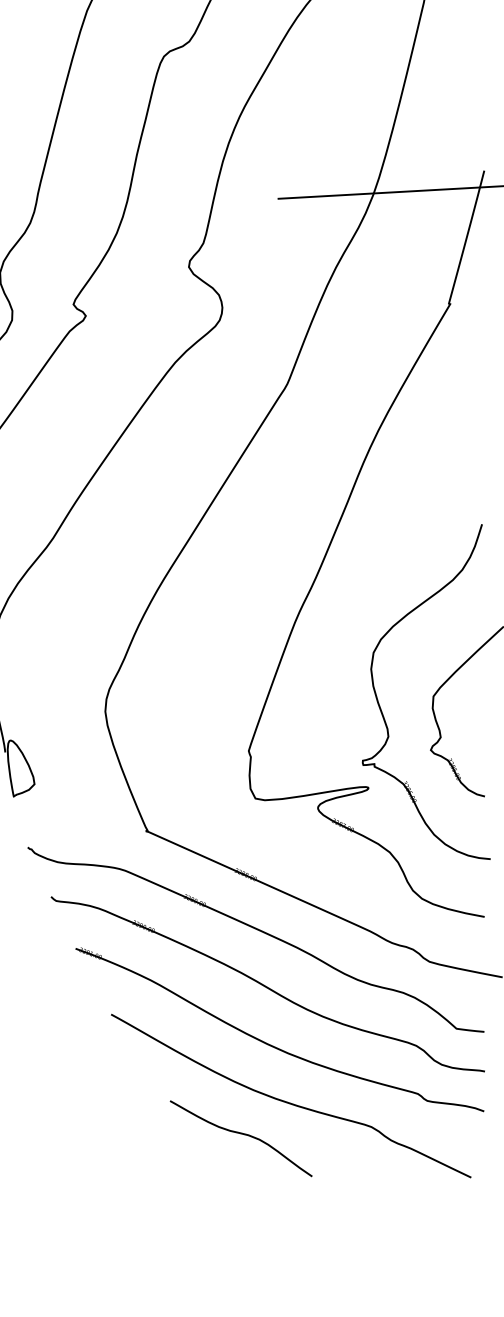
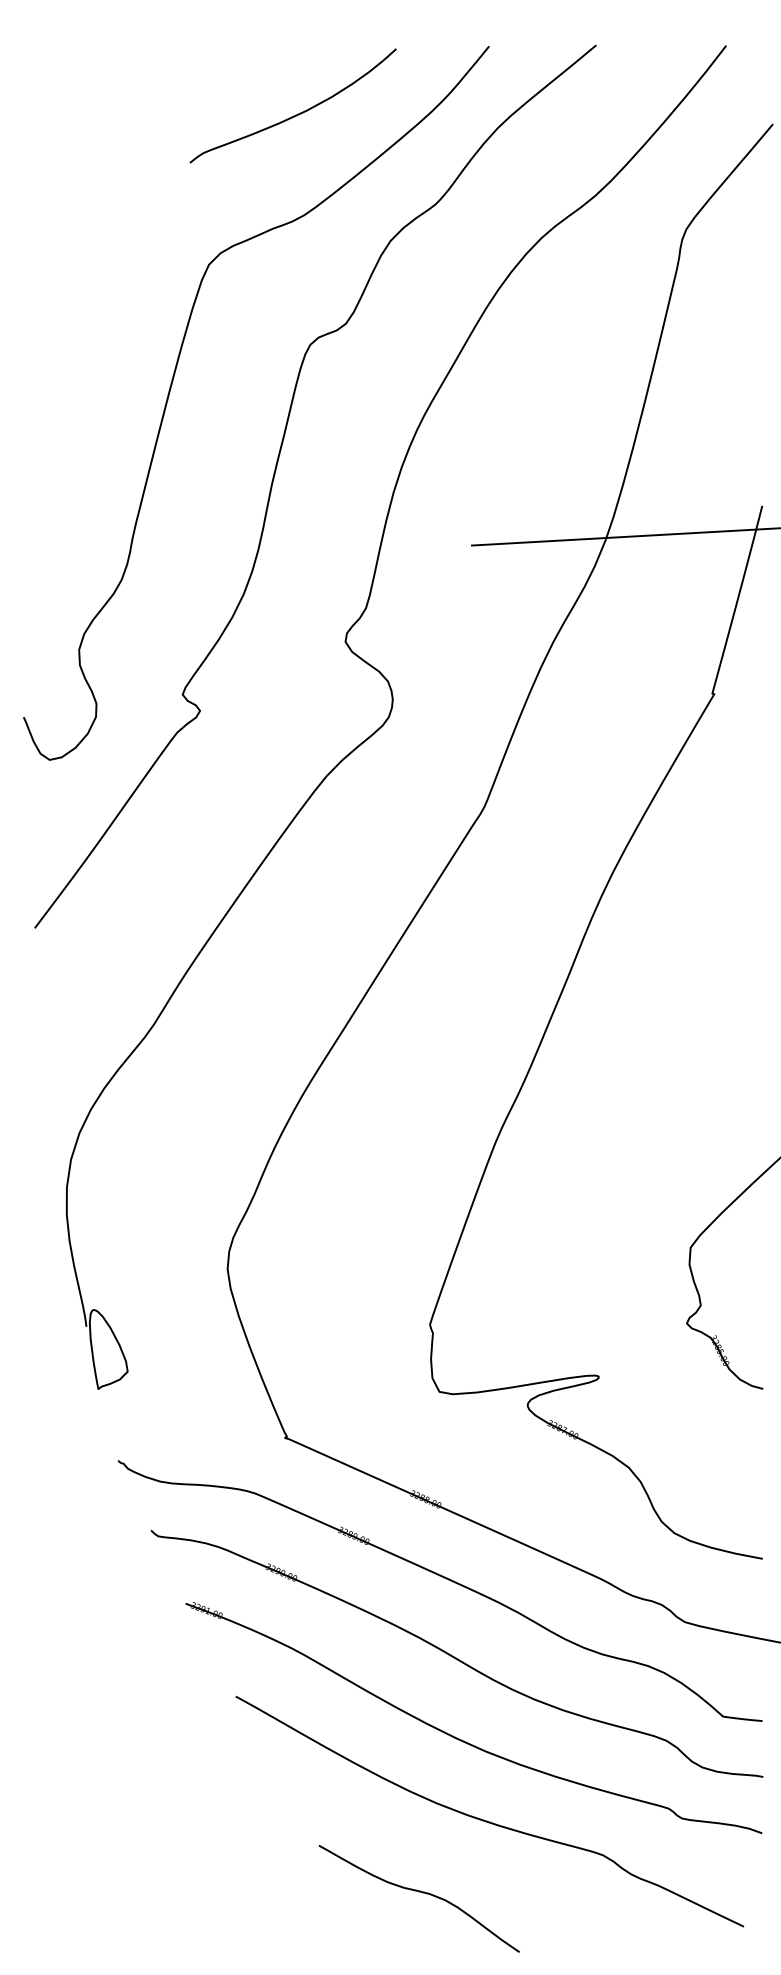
part: (380, 706) -> (615, 1261), removed
curve: (240, 1134) -> (418, 1892), moved

